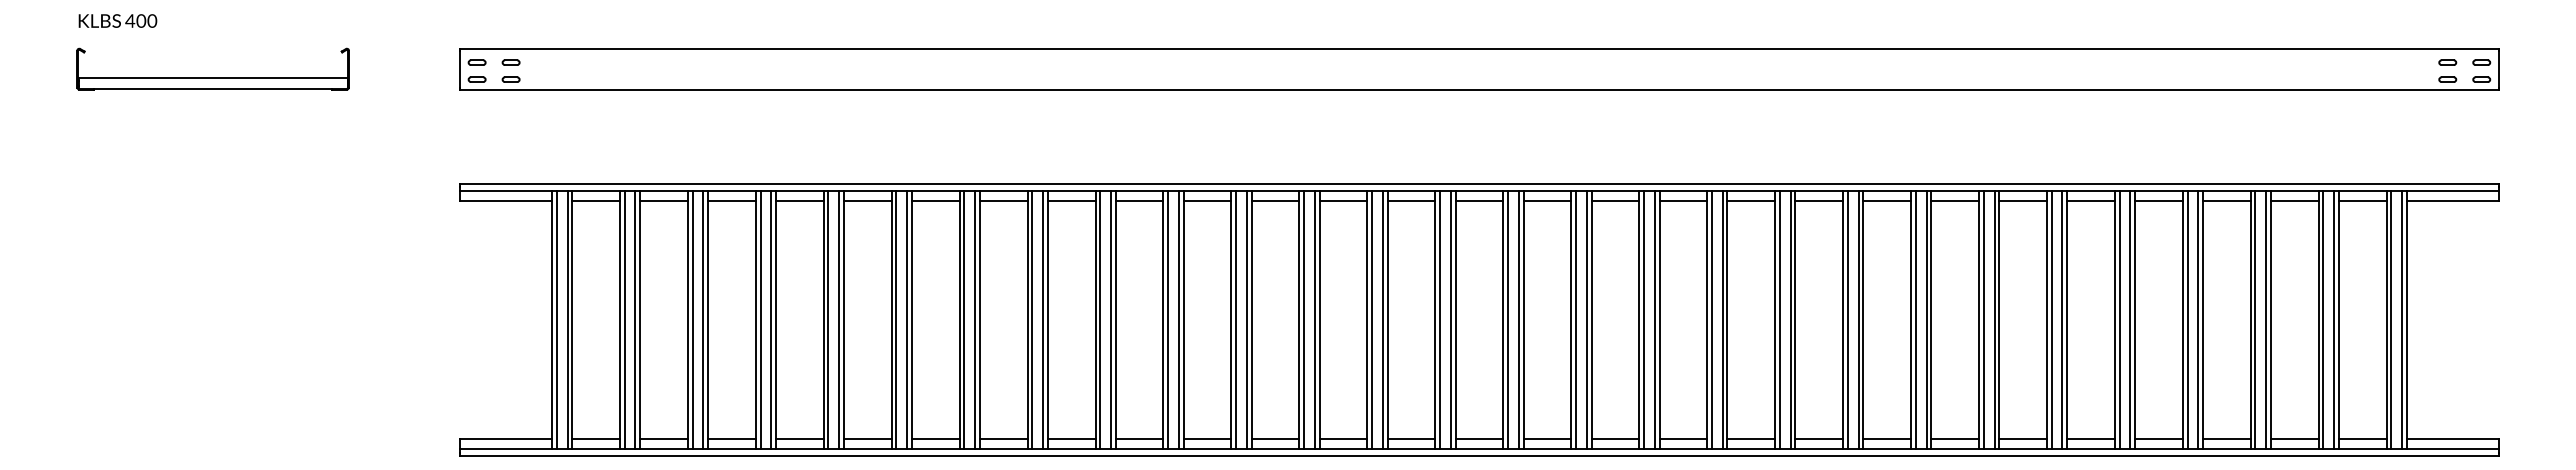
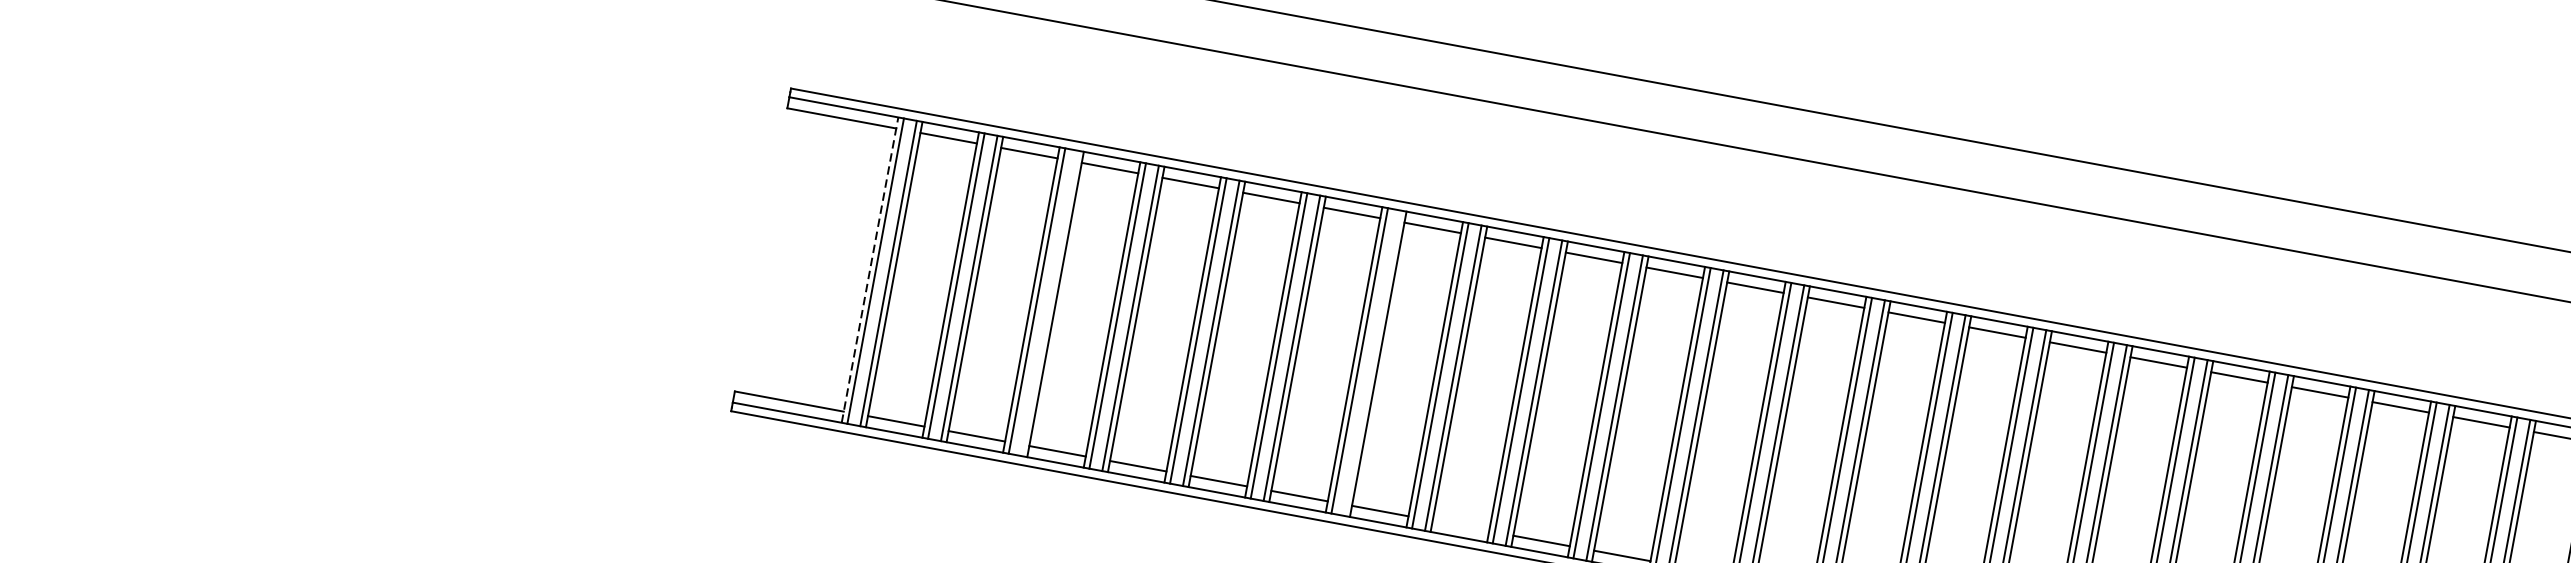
line: (703, 319) -> (1050, 302), removed
line: (975, 319) -> (1373, 362), removed
line: (551, 320) -> (869, 270), solid -> dashed
line: (1071, 439) -> (1460, 526), removed

